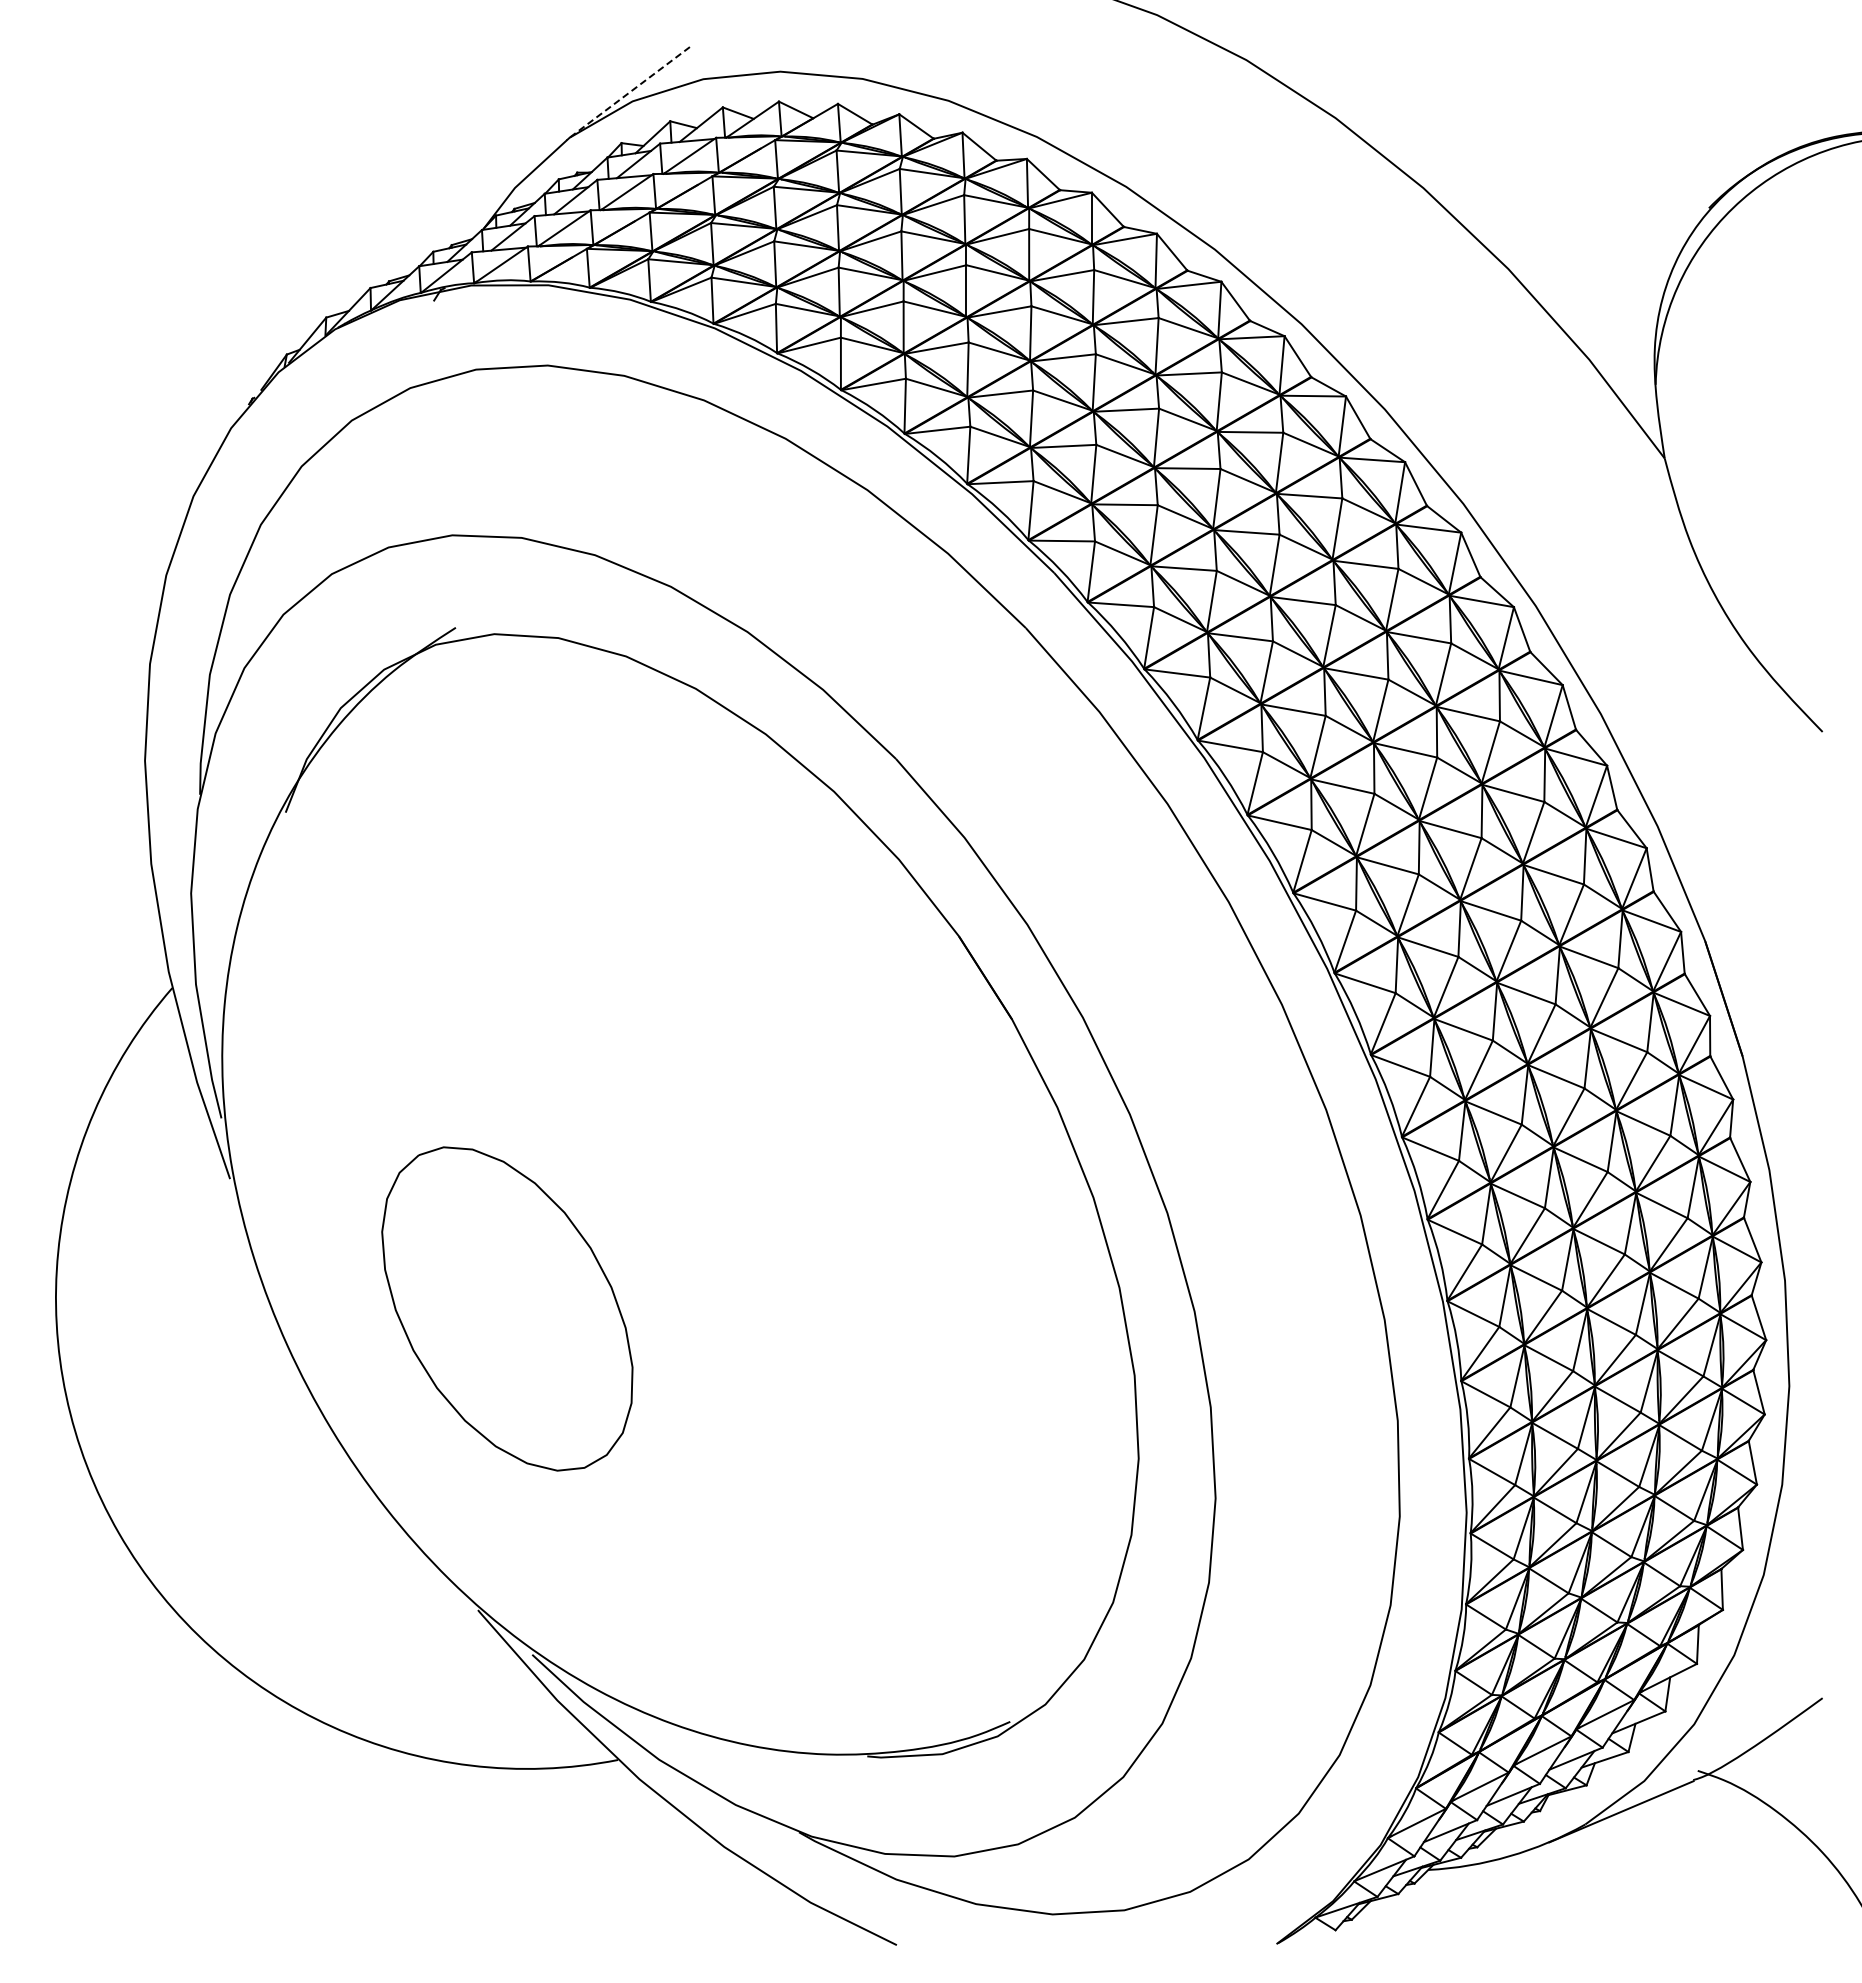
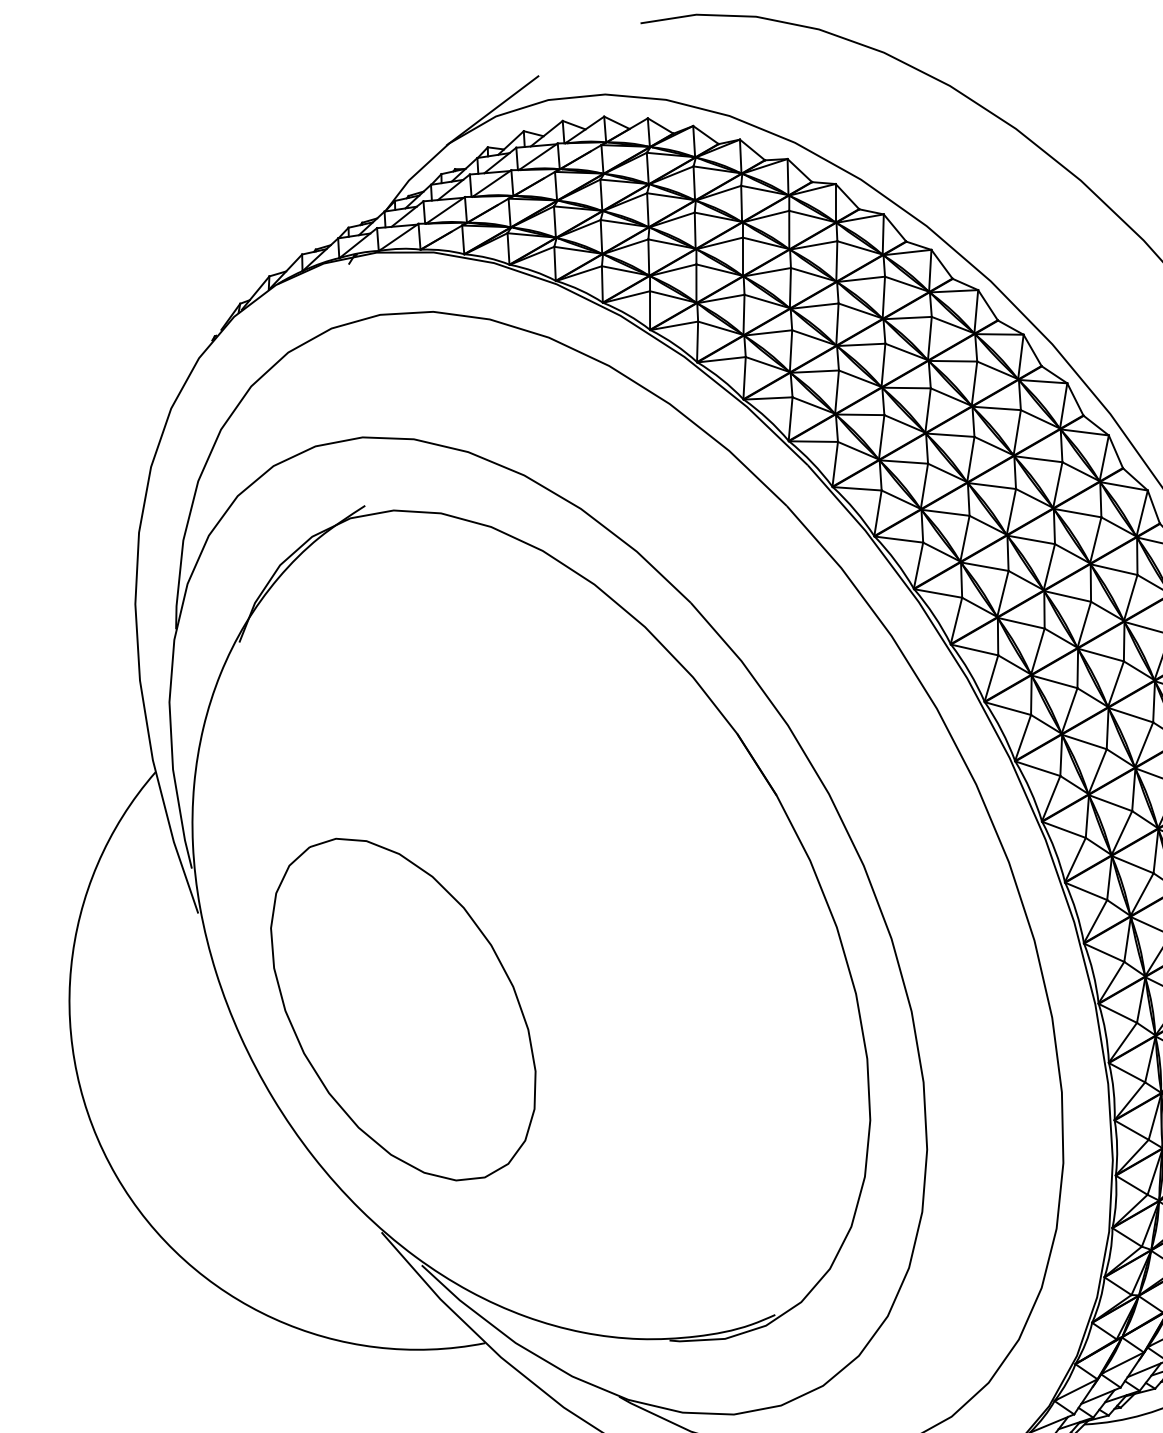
line: (627, 93) -> (492, 110), dashed -> solid
part: (507, 1308) -> (403, 1009), size x1.43

